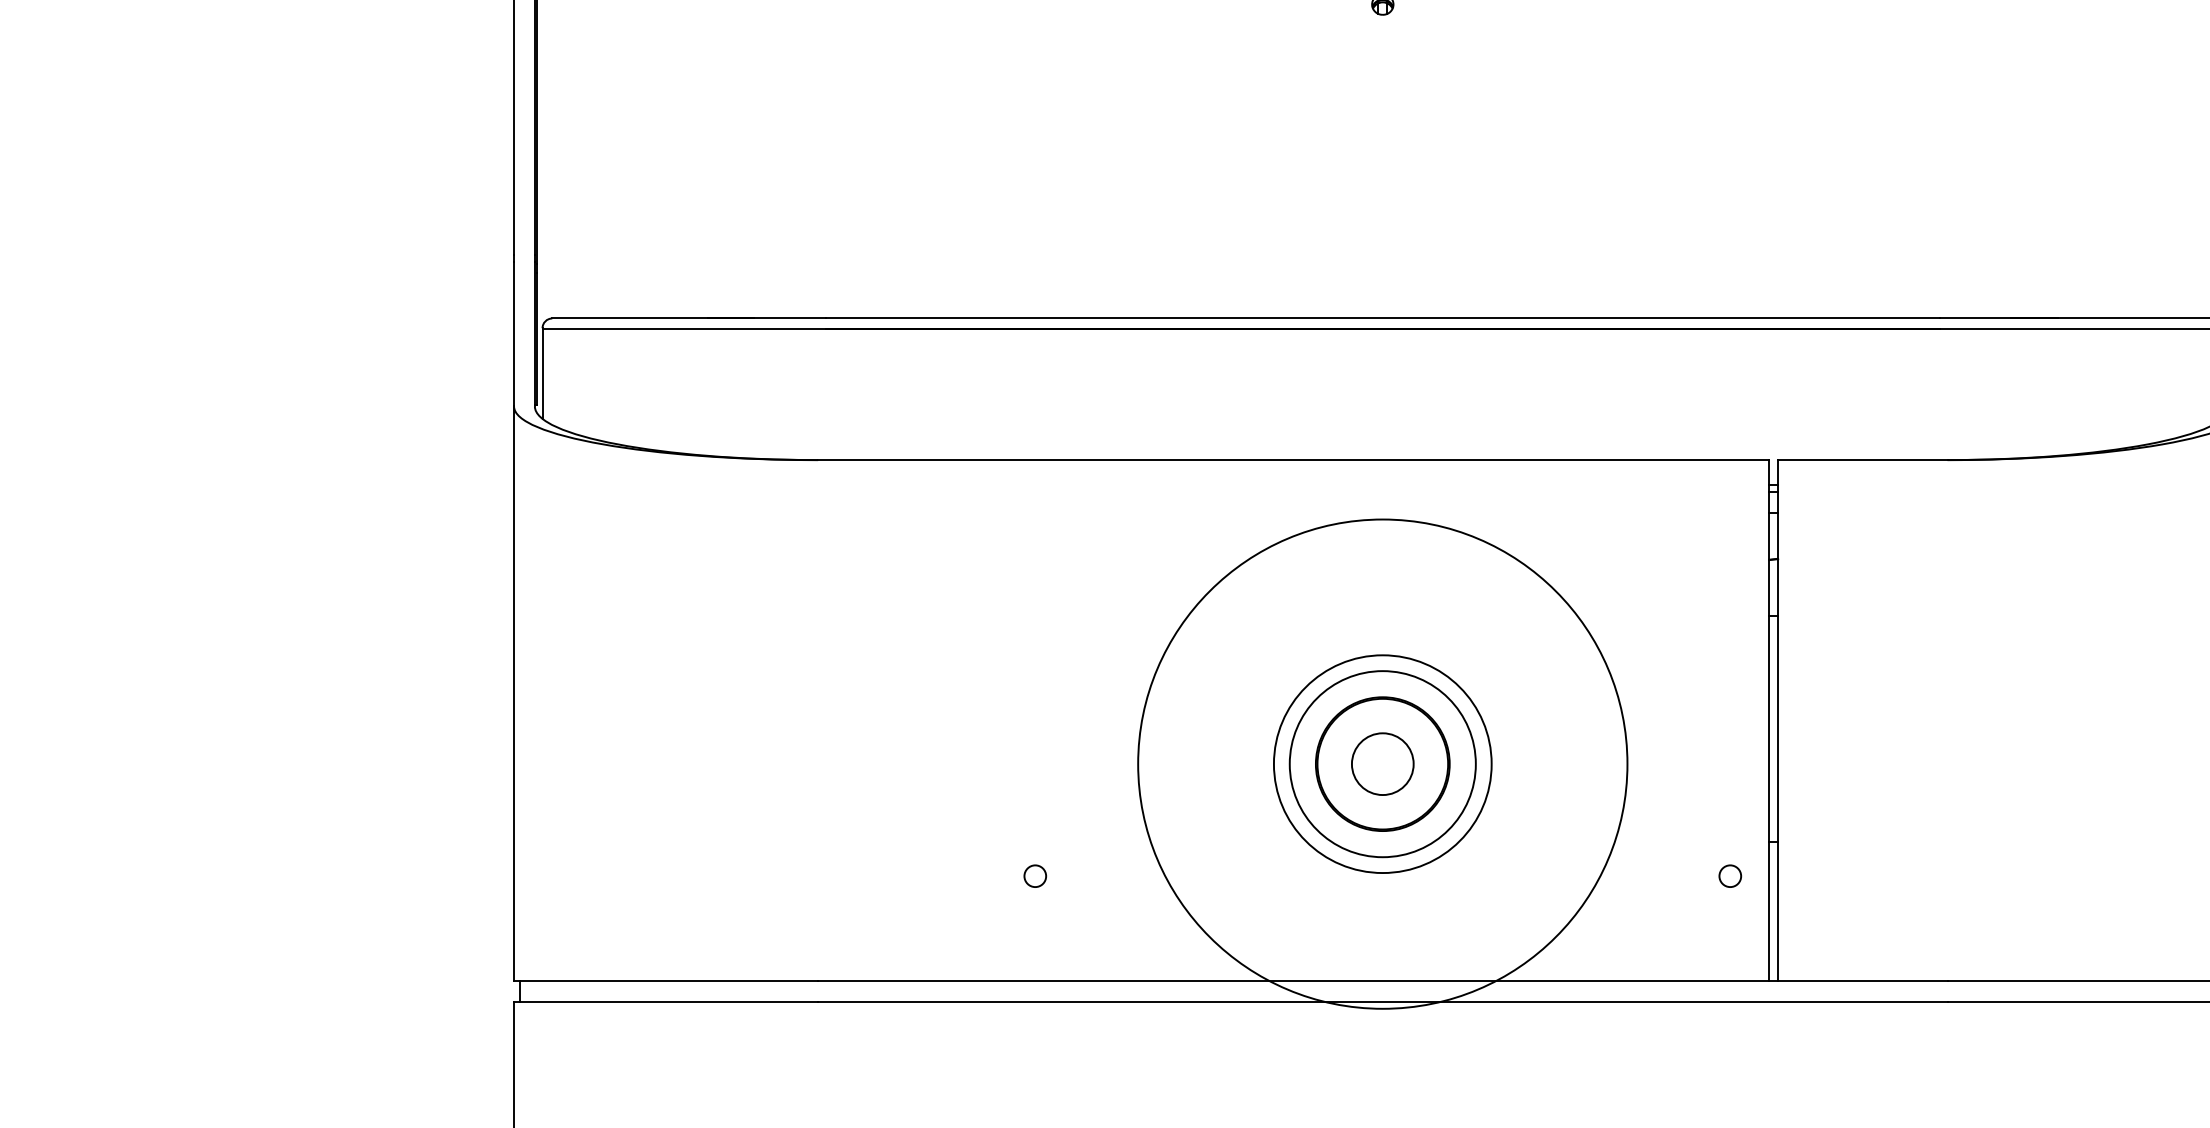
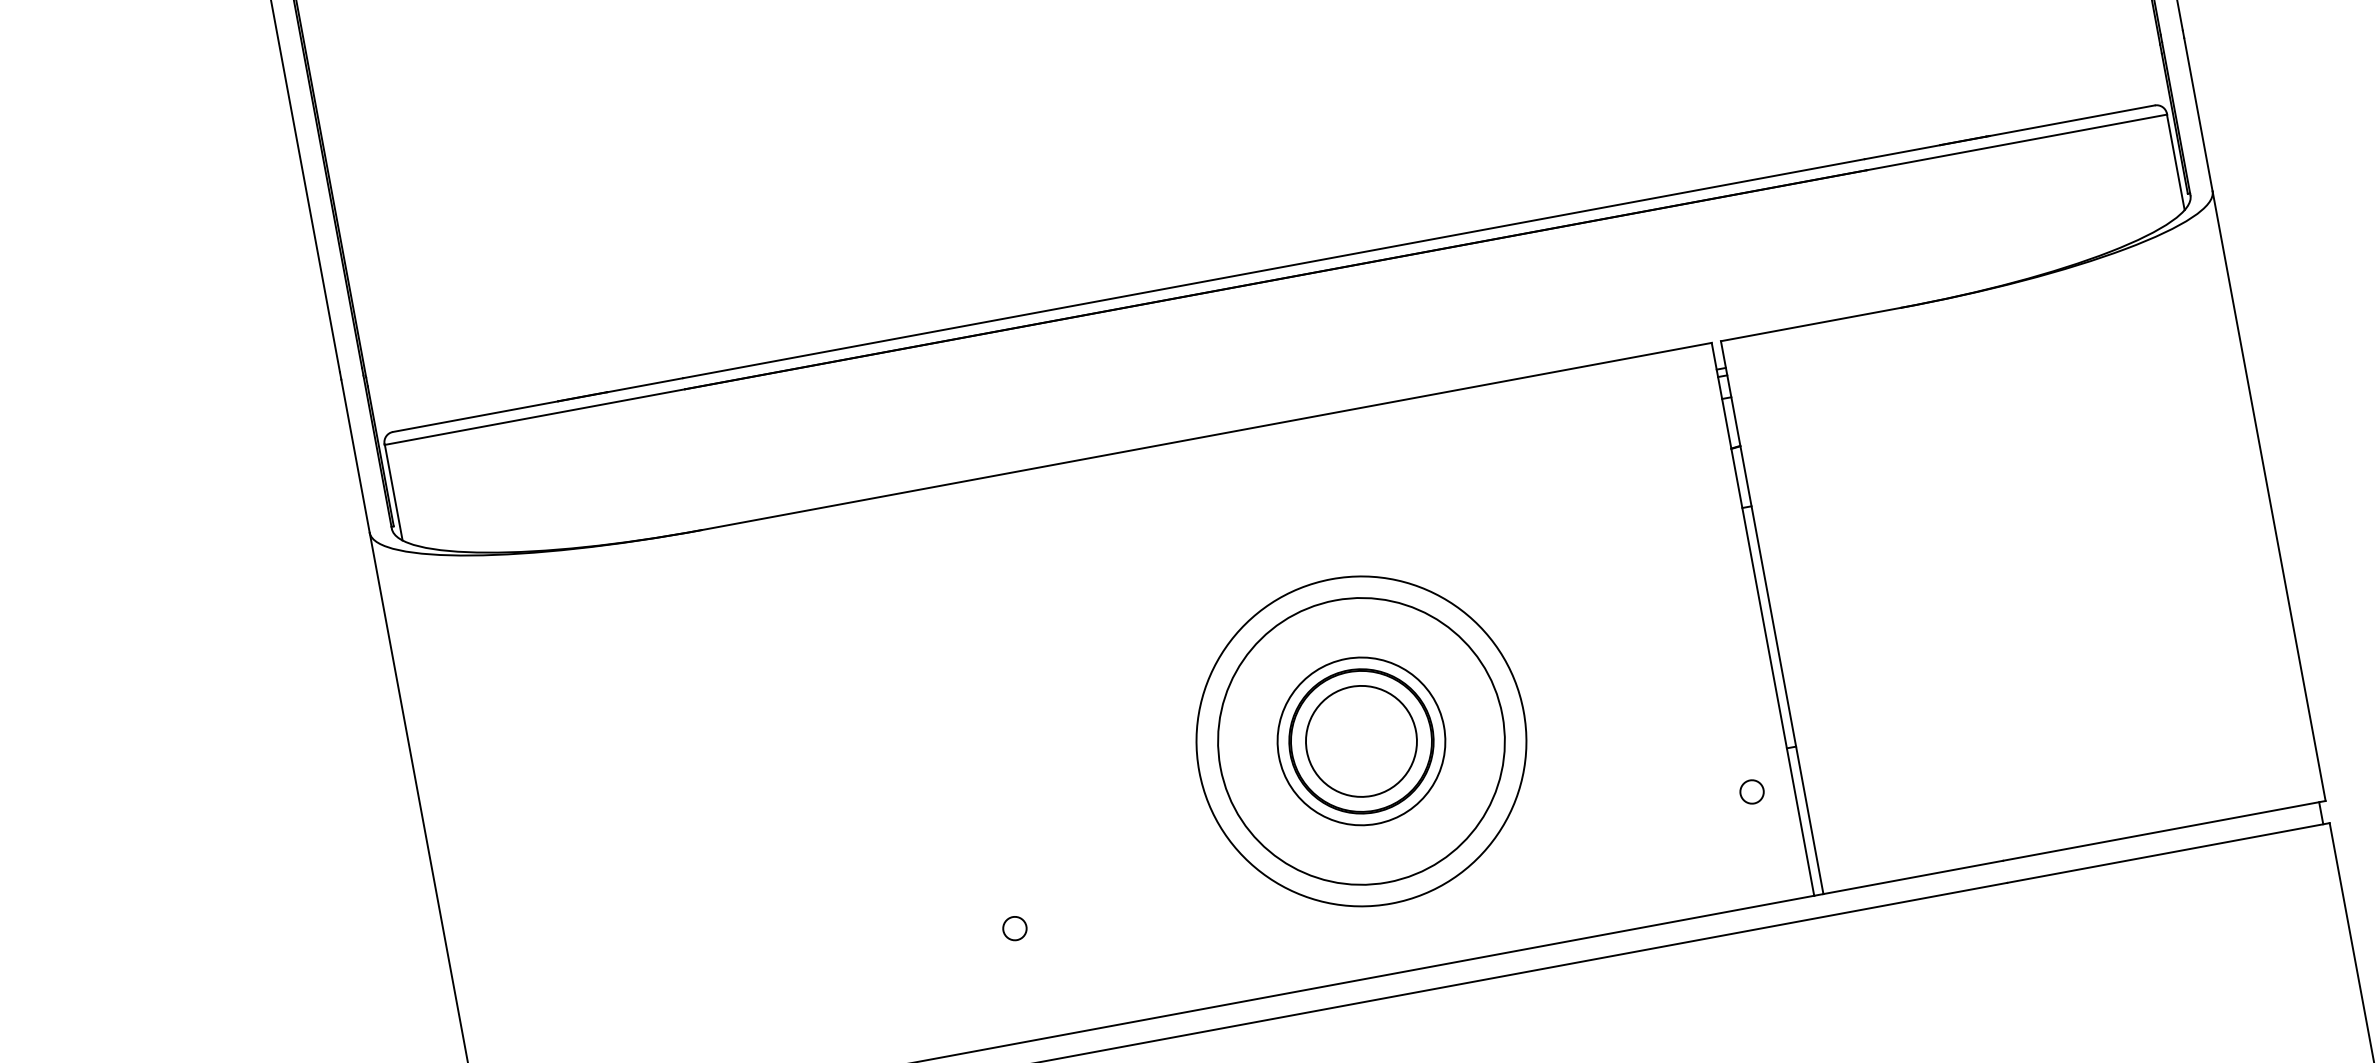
circle: (1382, 763) -> (1361, 740), size x0.71
circle: (1382, 763) -> (1361, 740), size x1.67
circle: (1382, 764) -> (1361, 741), size x0.62
circle: (1382, 764) -> (1361, 741), size x1.43

